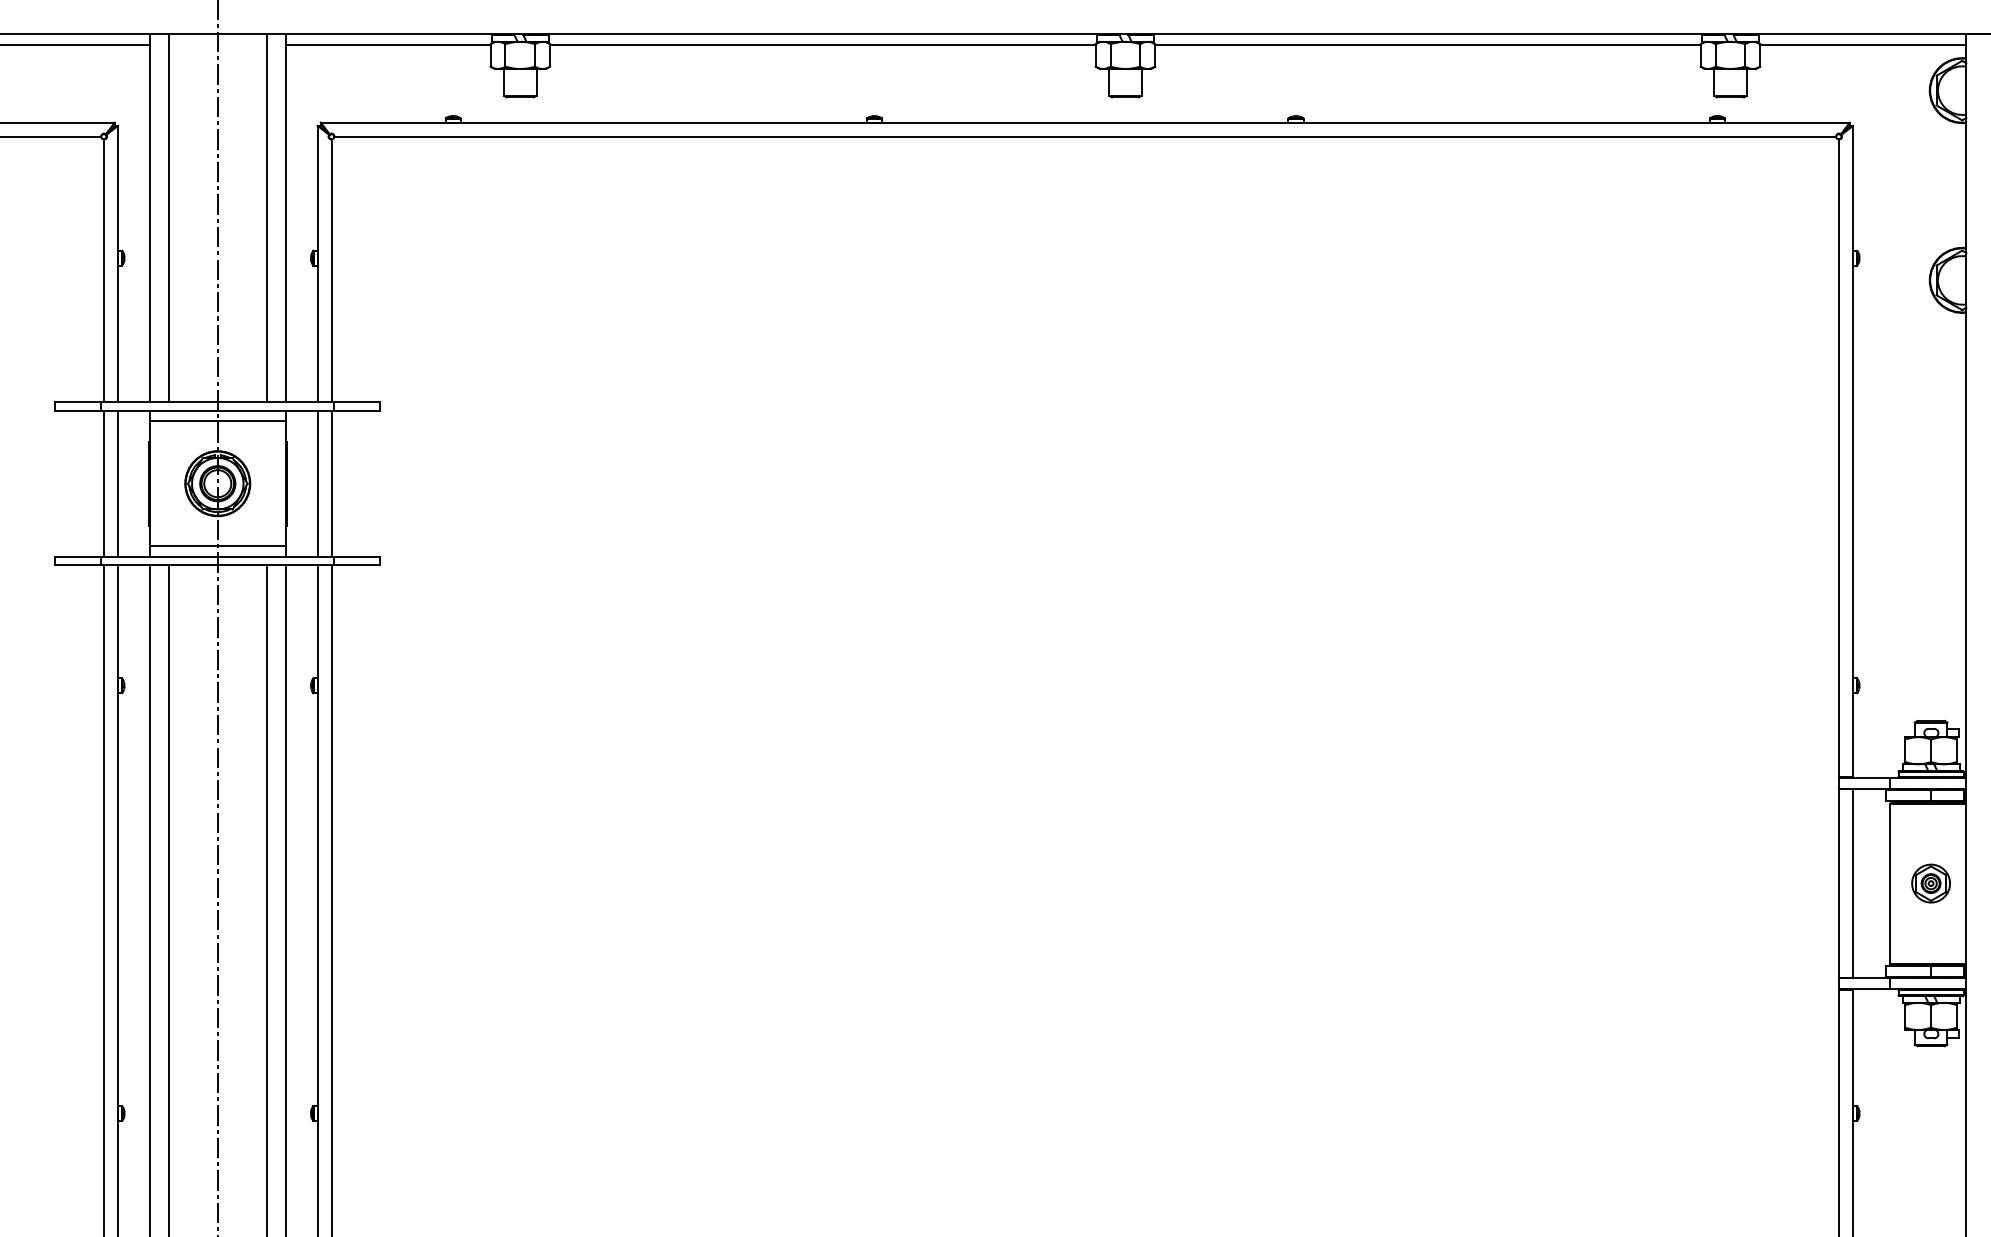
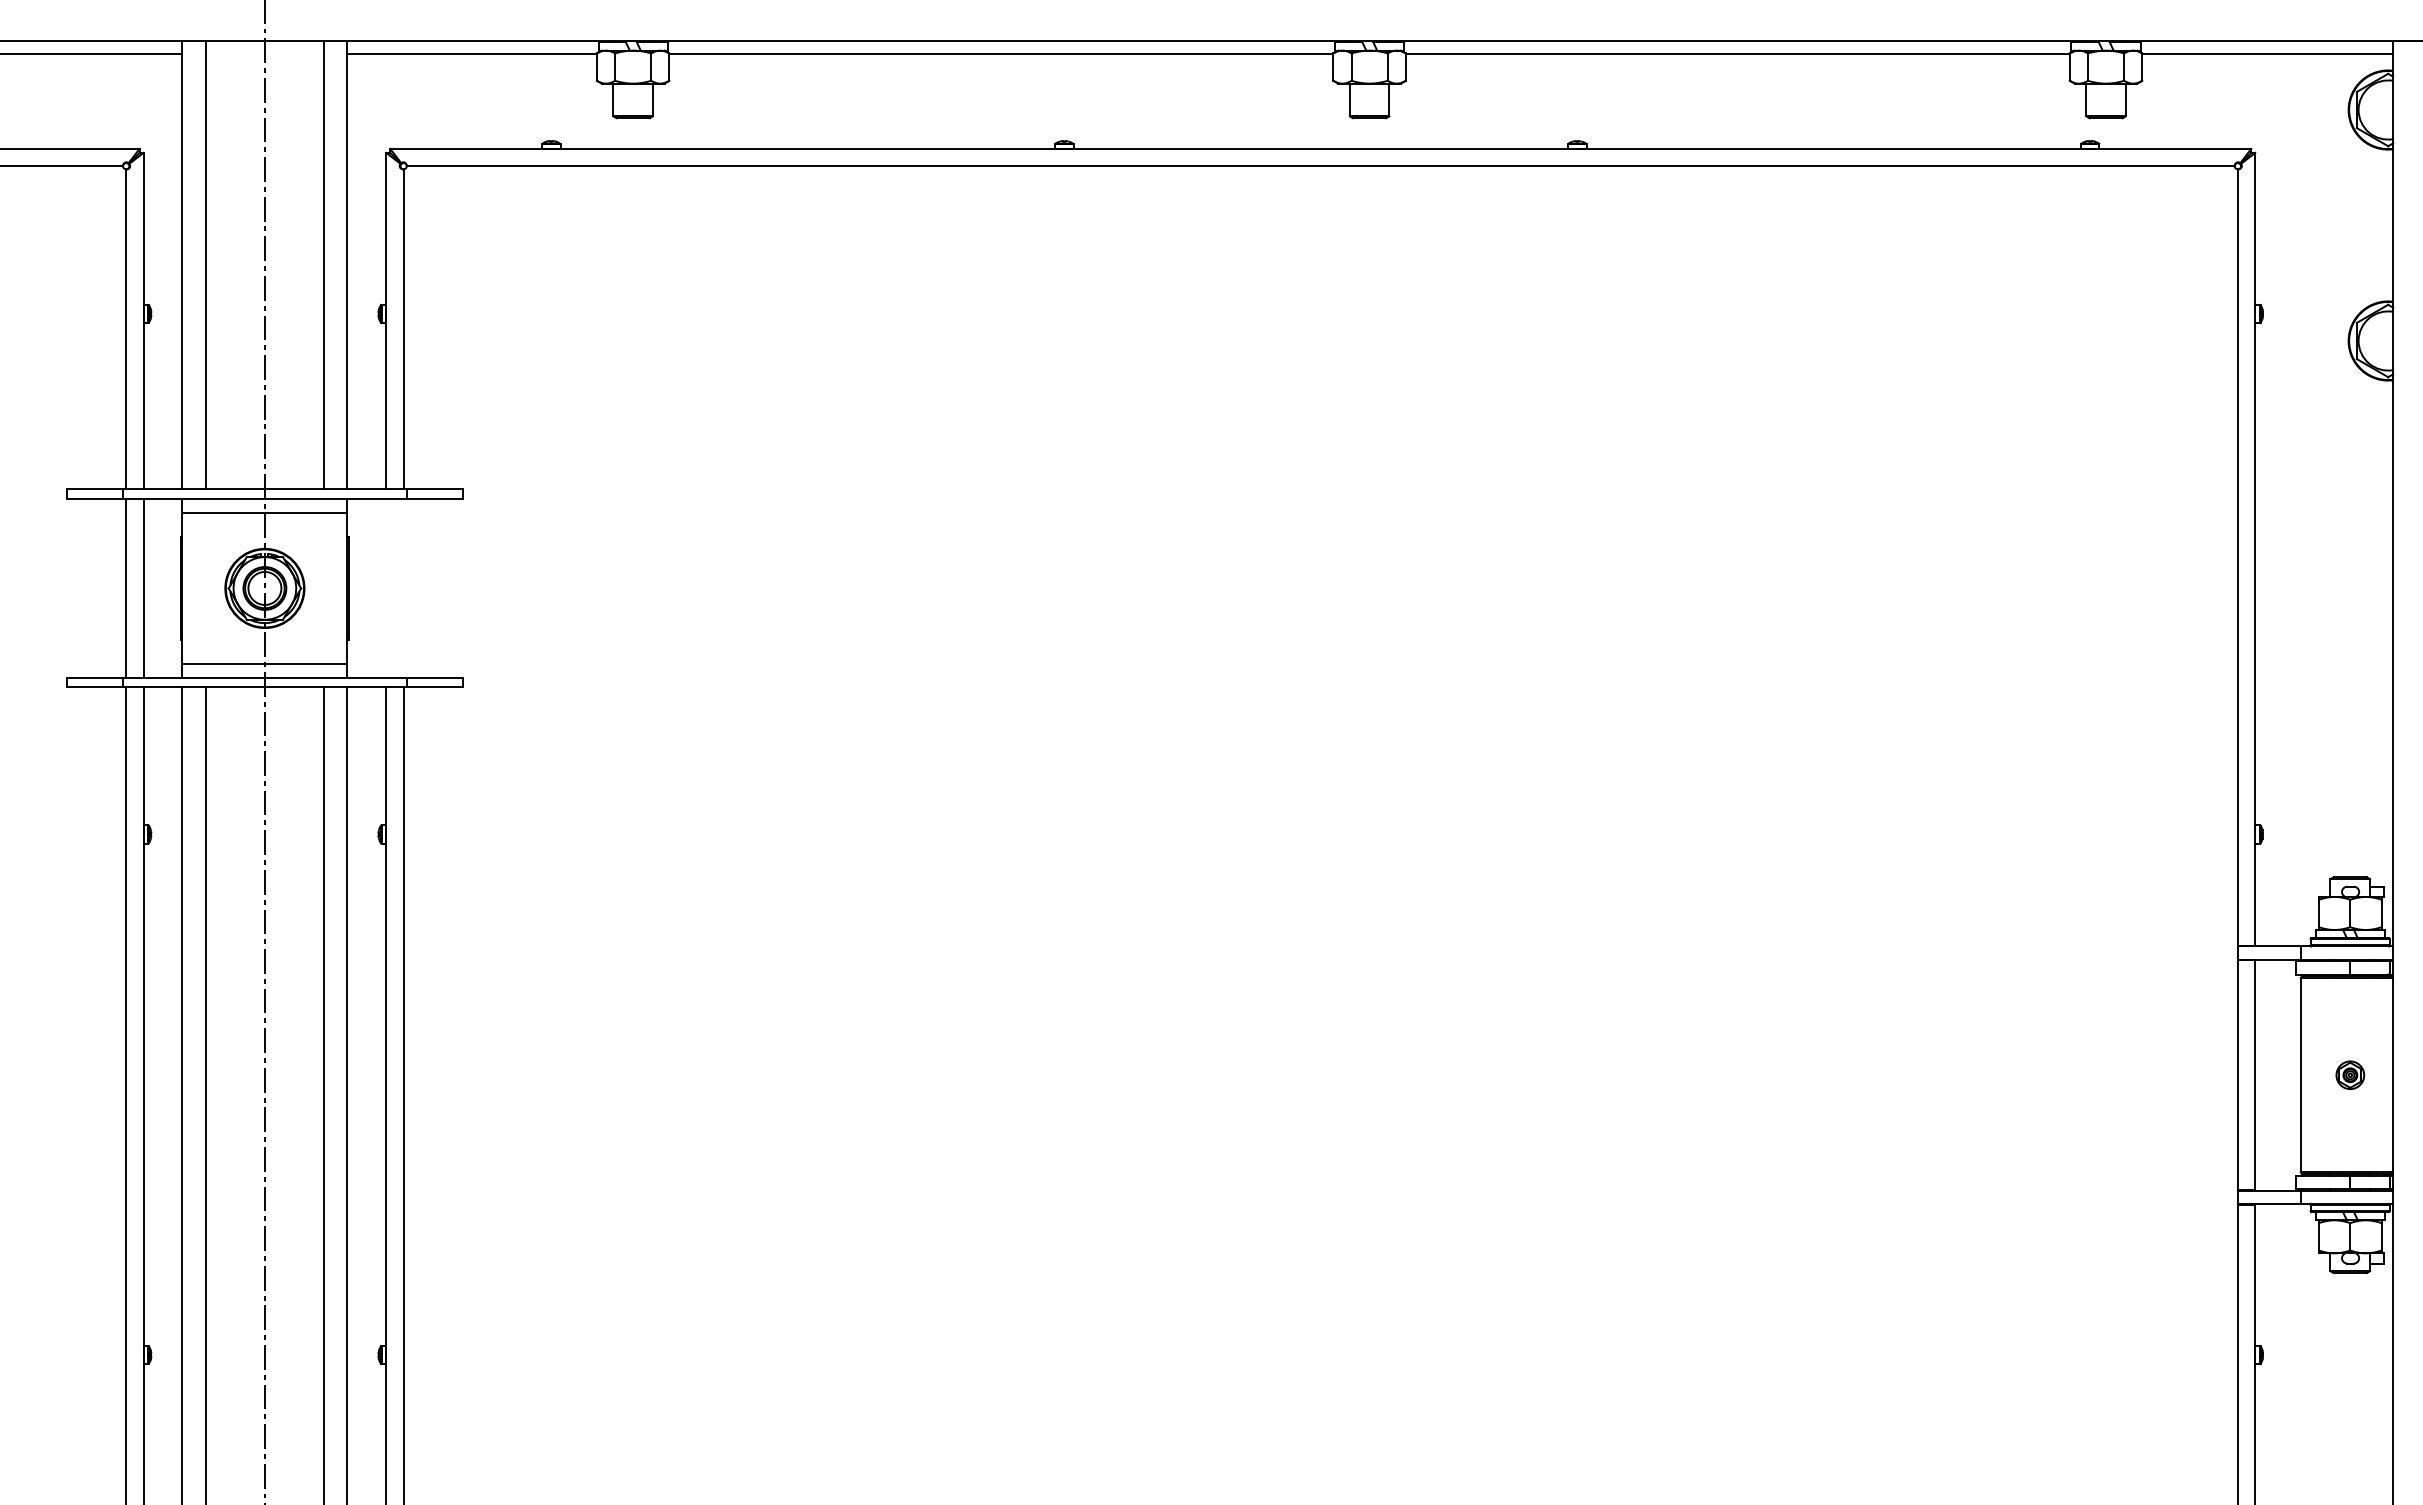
line: (317, 483) -> (386, 588), removed
line: (331, 483) -> (403, 588), removed
part: (1931, 883) -> (2350, 1075), size x0.6

